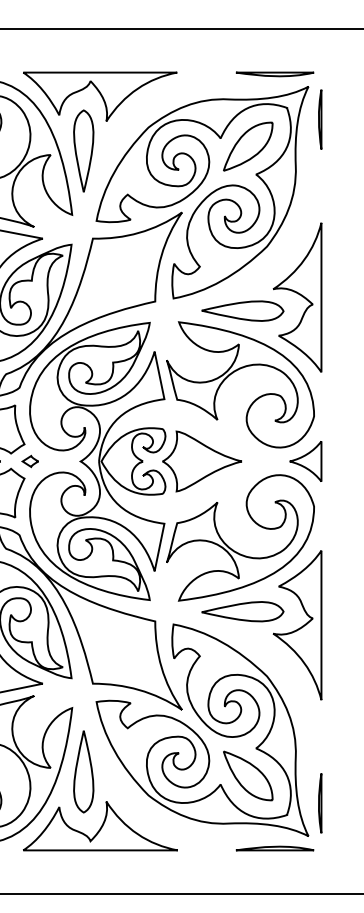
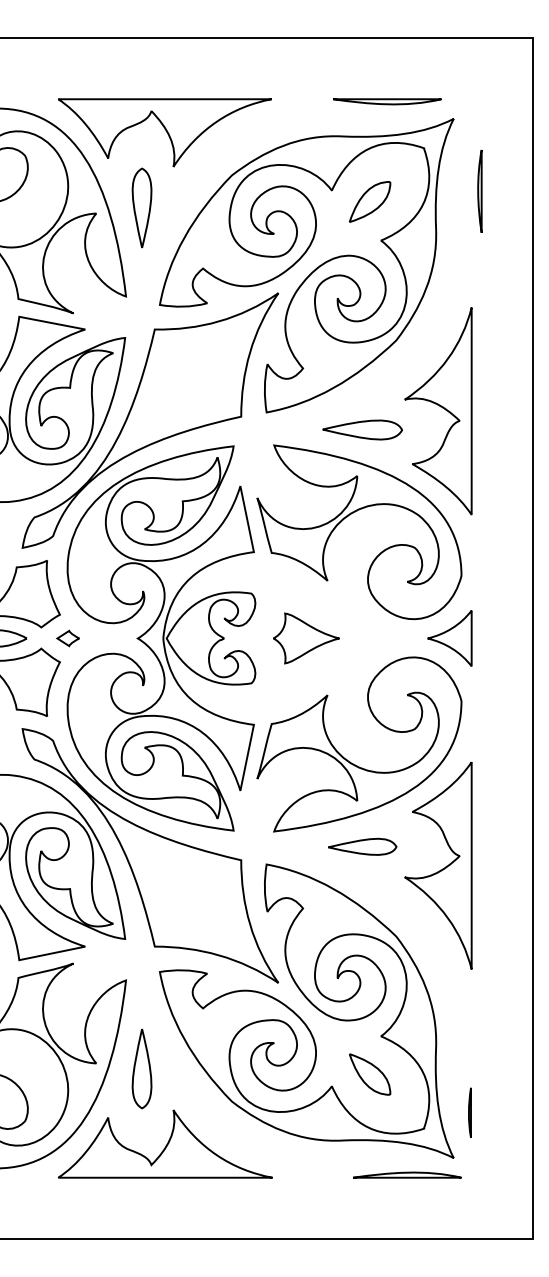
part: (275, 74) -> (387, 101), moved
part: (319, 118) -> (479, 190), moved
part: (247, 146) -> (369, 201), size x0.6
part: (83, 150) -> (141, 207), size x0.7
part: (242, 310) -> (362, 429), size x0.7
part: (202, 461) -> (306, 638), size x0.6
part: (242, 611) -> (362, 846), size x0.6
part: (83, 771) -> (141, 1068), size x0.7
part: (247, 775) -> (369, 1074), size x0.6
part: (319, 803) -> (469, 1112), size x0.6

